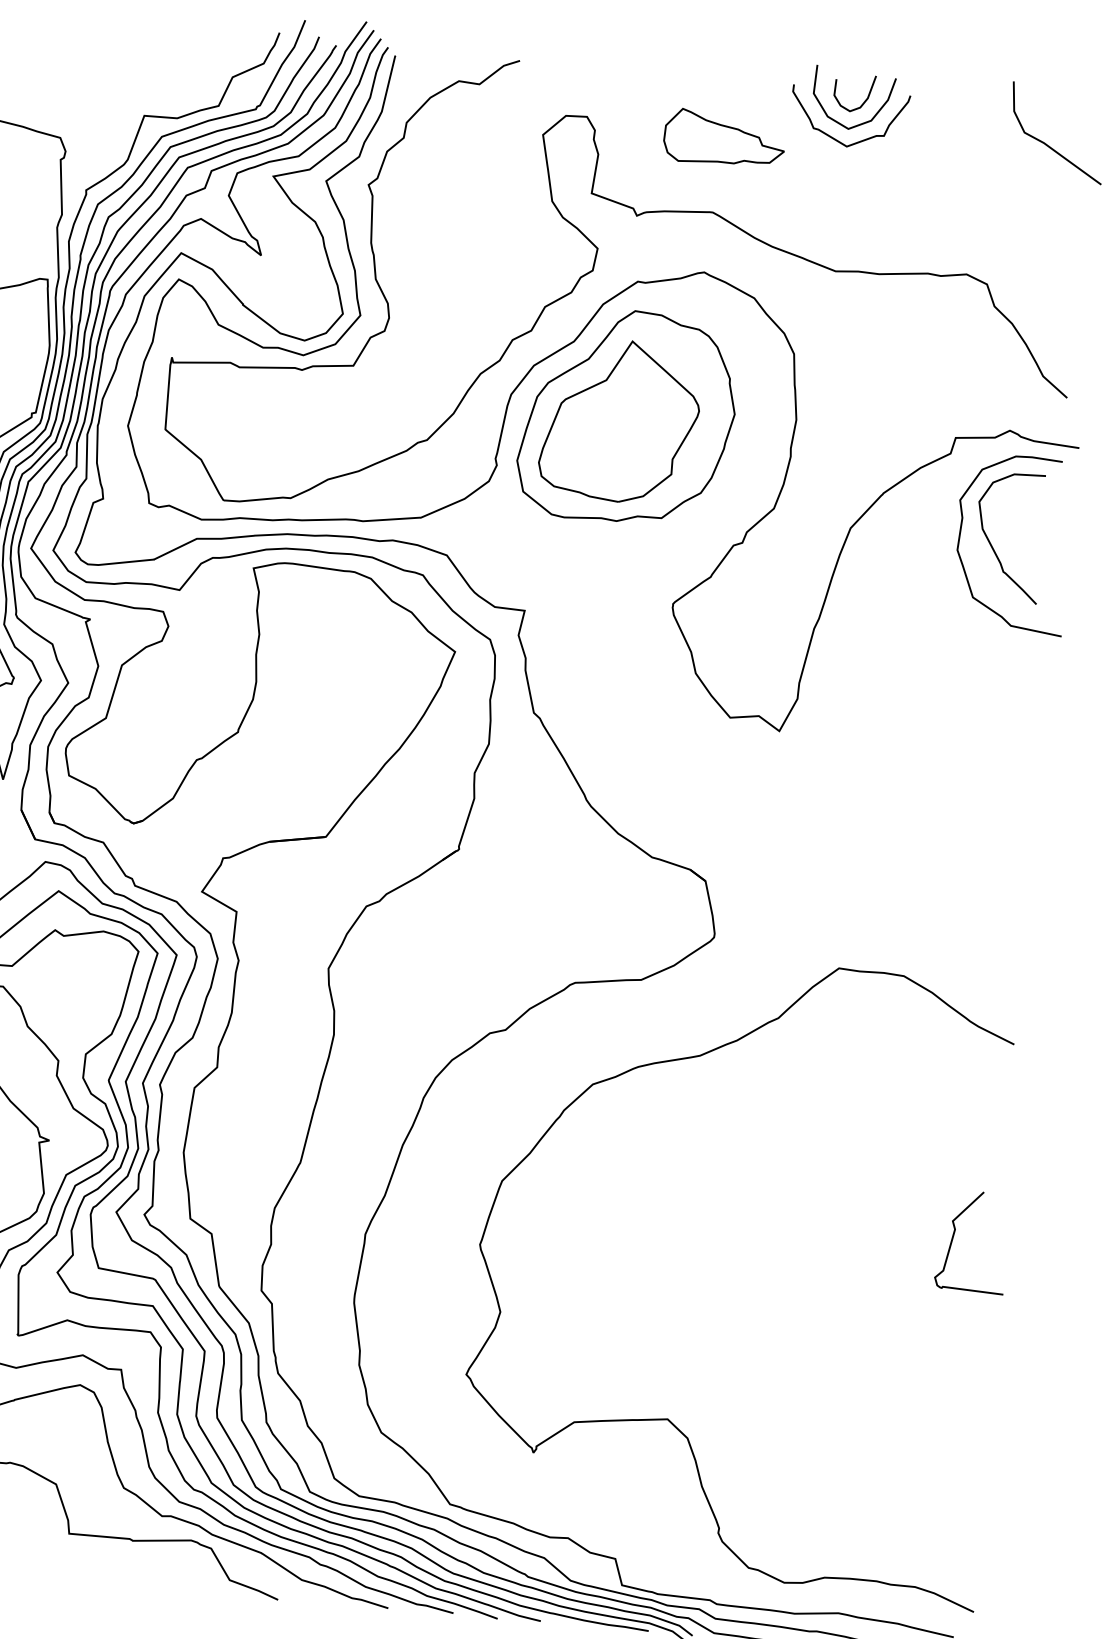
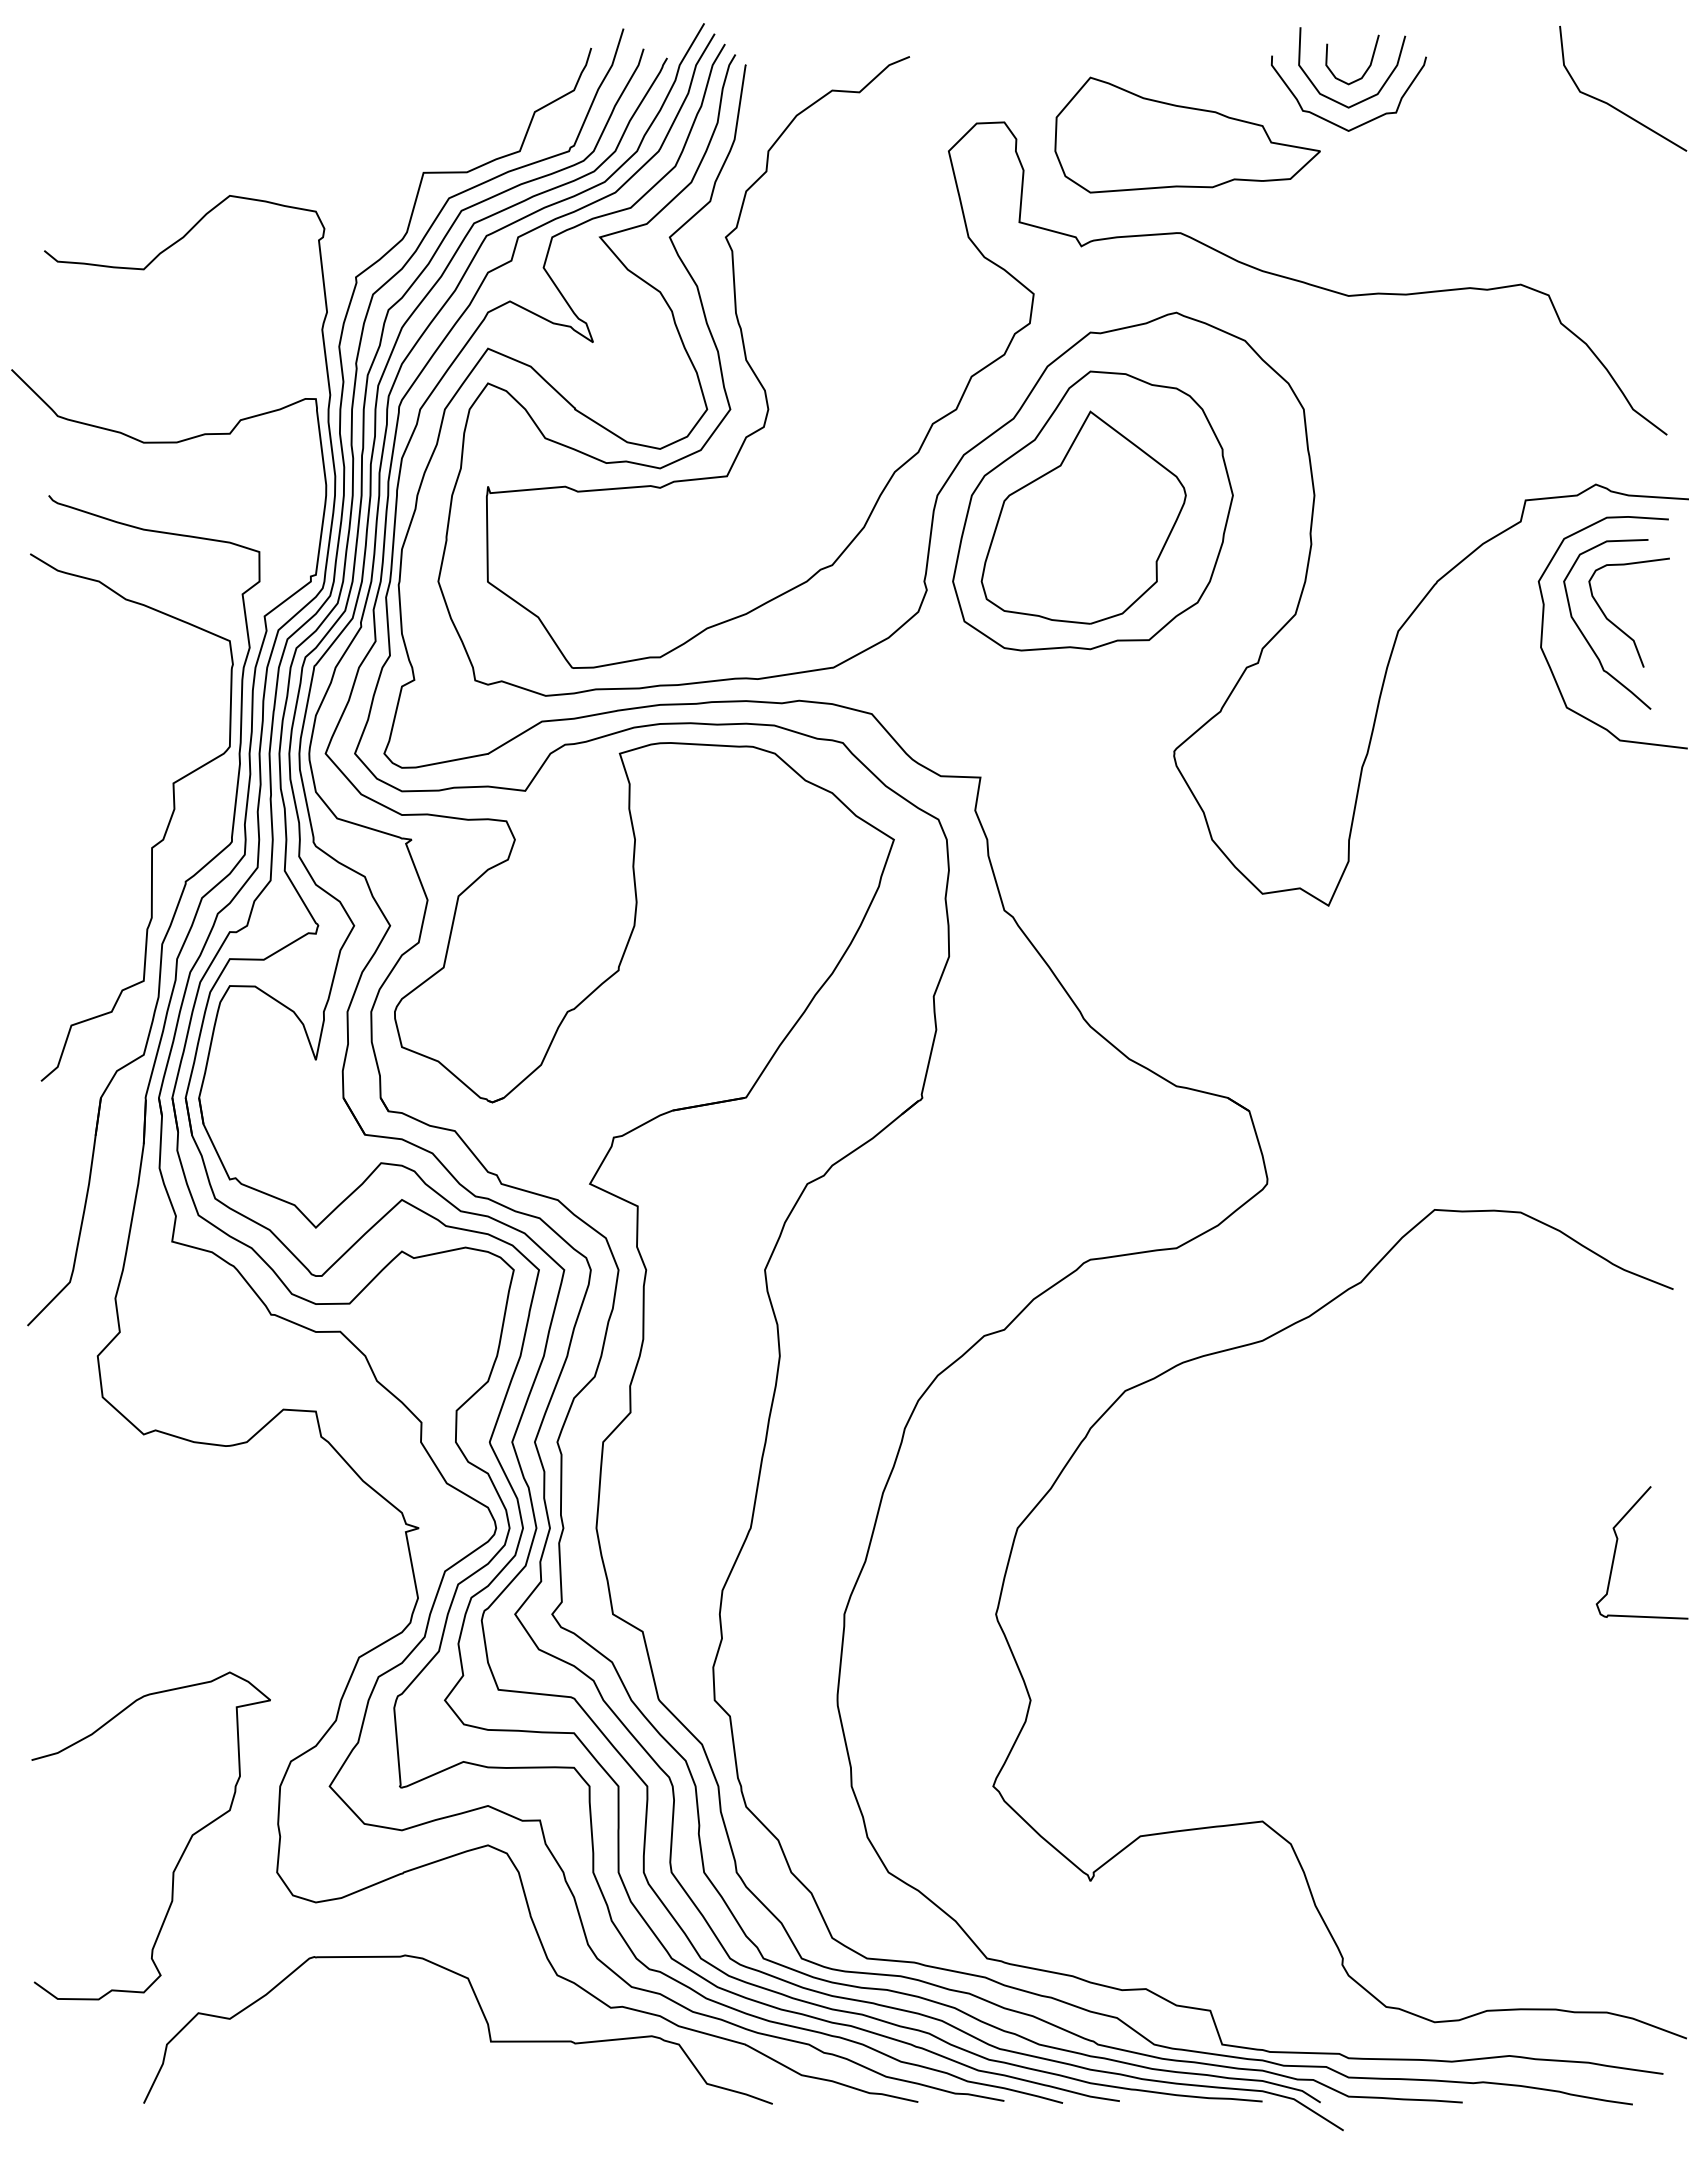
part: (724, 138) -> (1187, 134), size x1.67
curve: (1017, 539) -> (1618, 626), added

